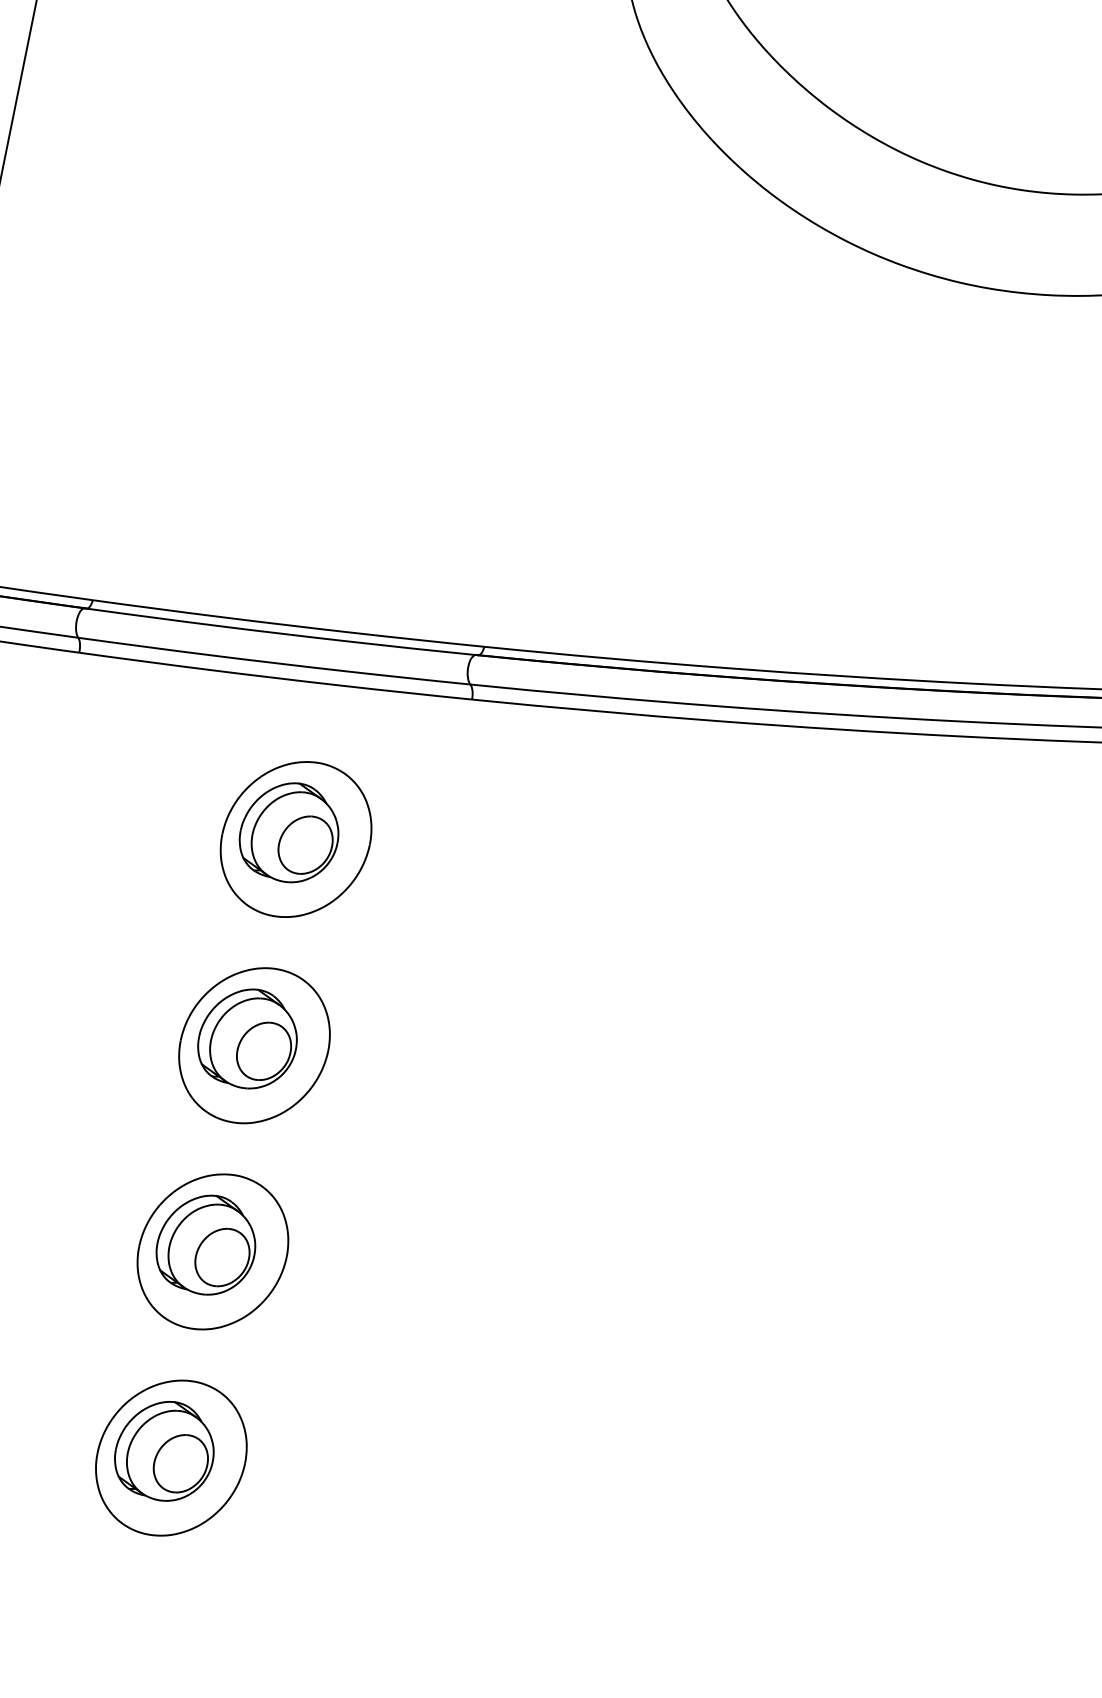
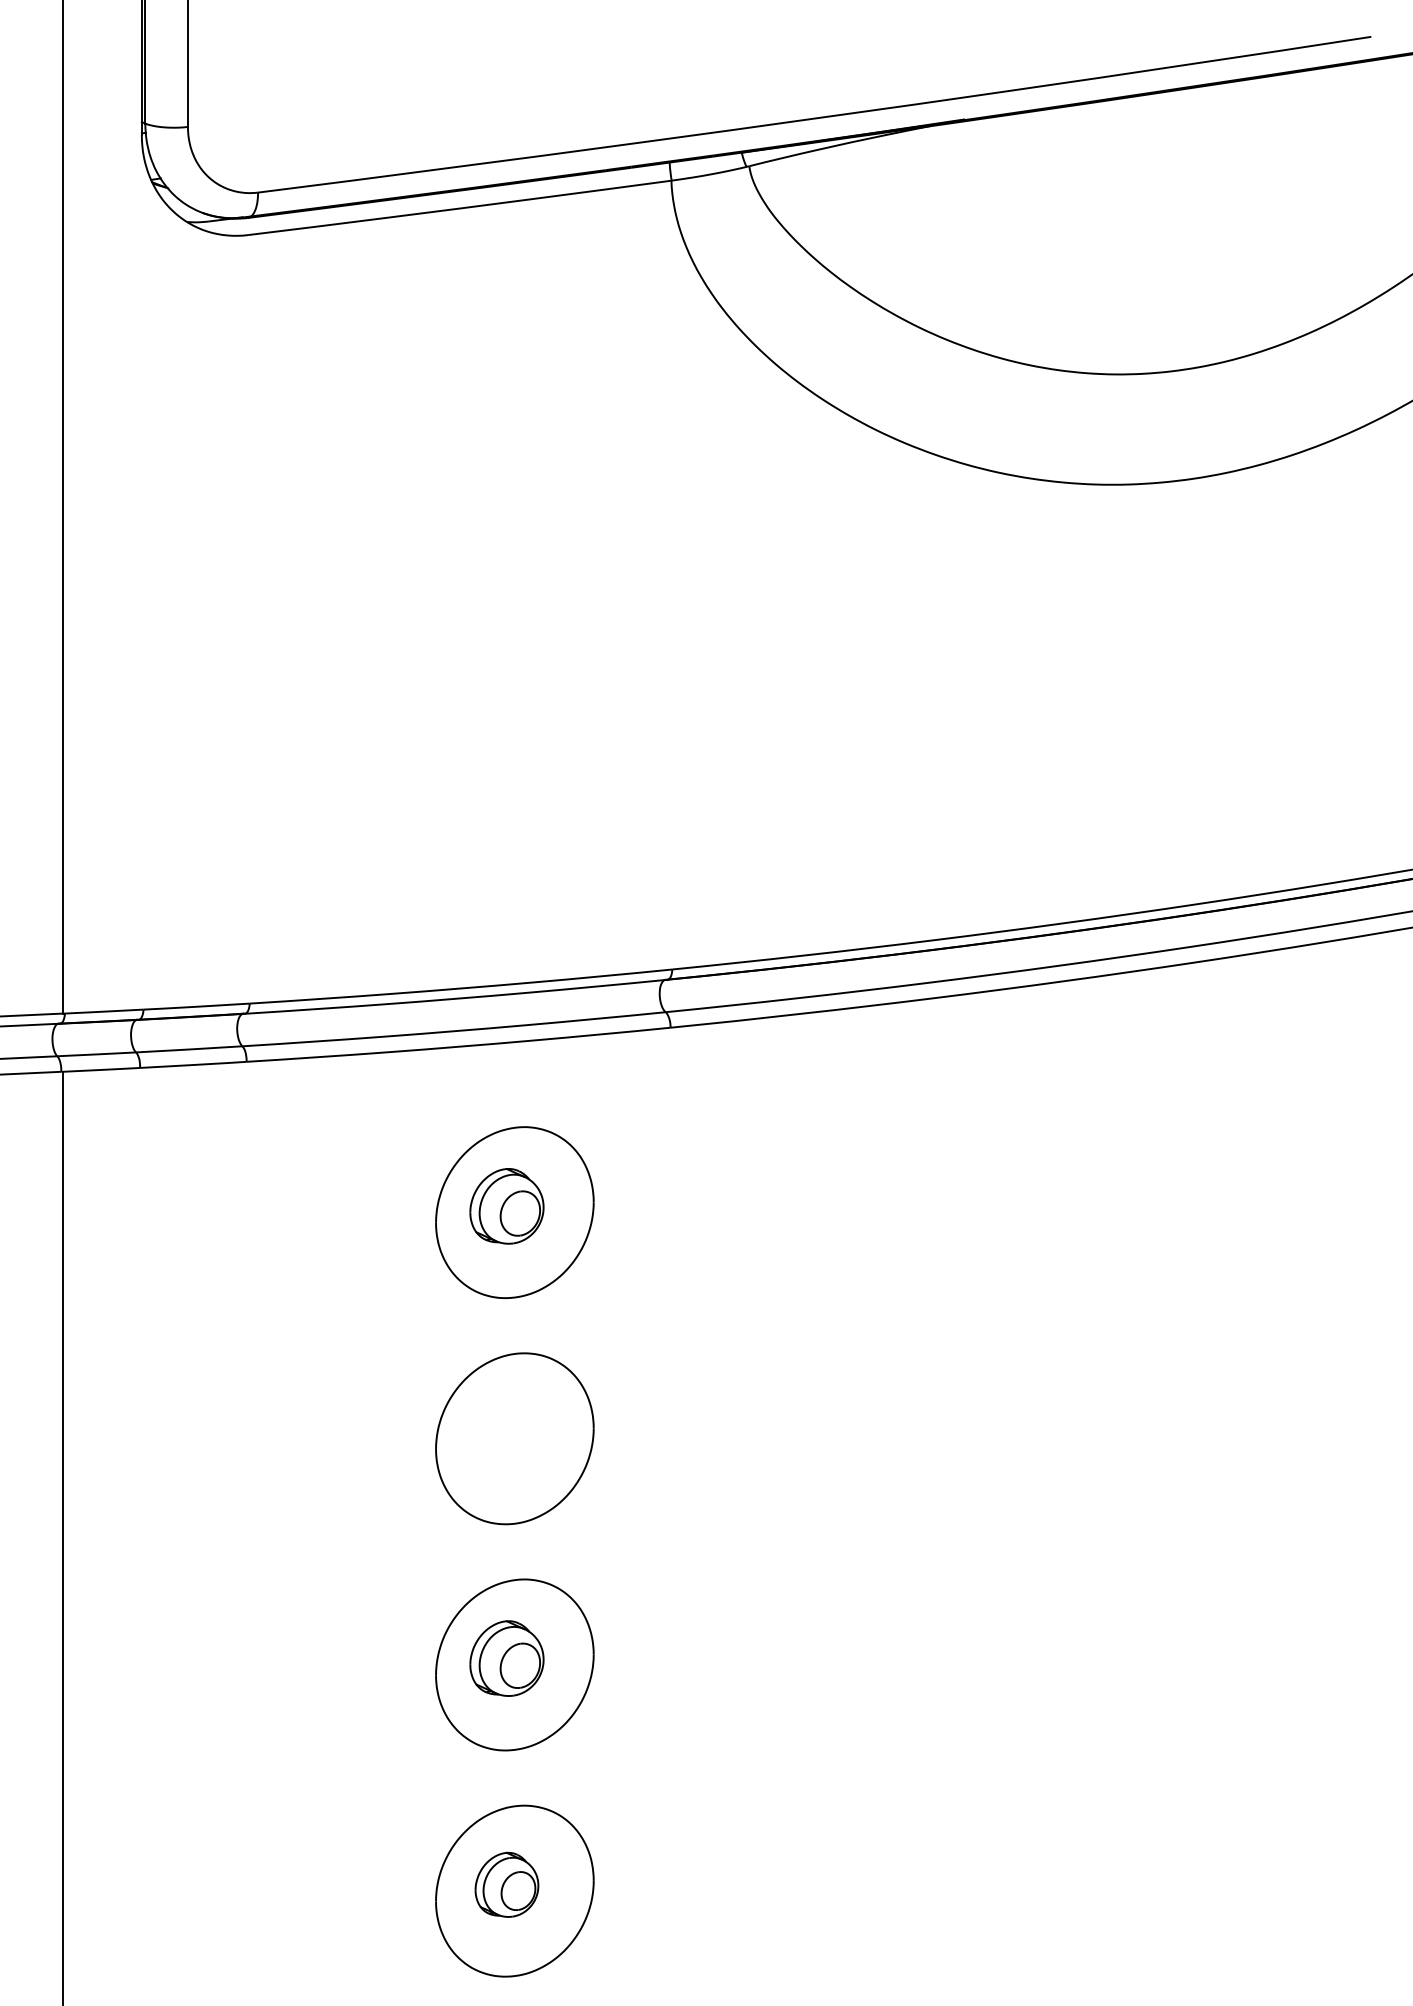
part: (289, 832) -> (506, 1206), size x0.7
part: (248, 1038) -> (506, 1432), removed
part: (206, 1244) -> (506, 1658), size x0.7
part: (164, 1450) -> (506, 1884), size x0.6

